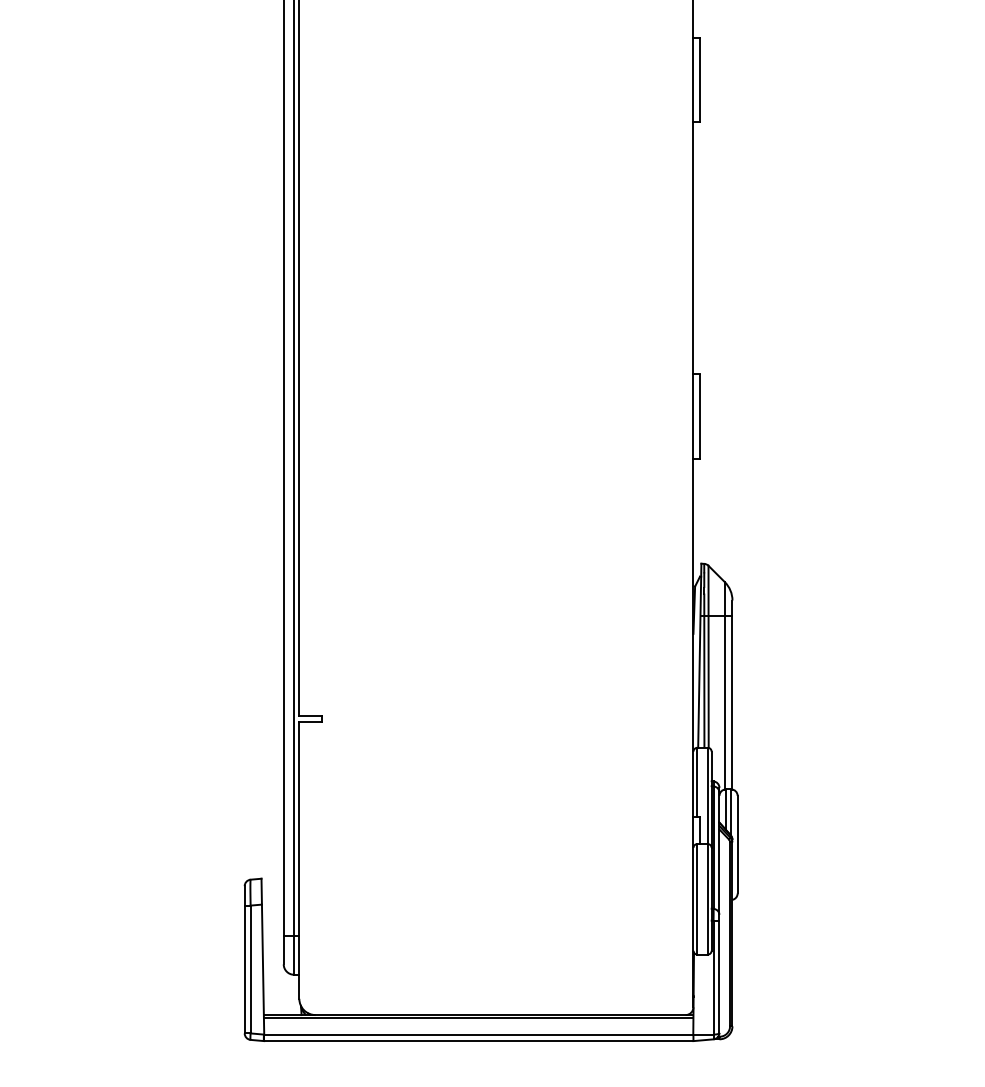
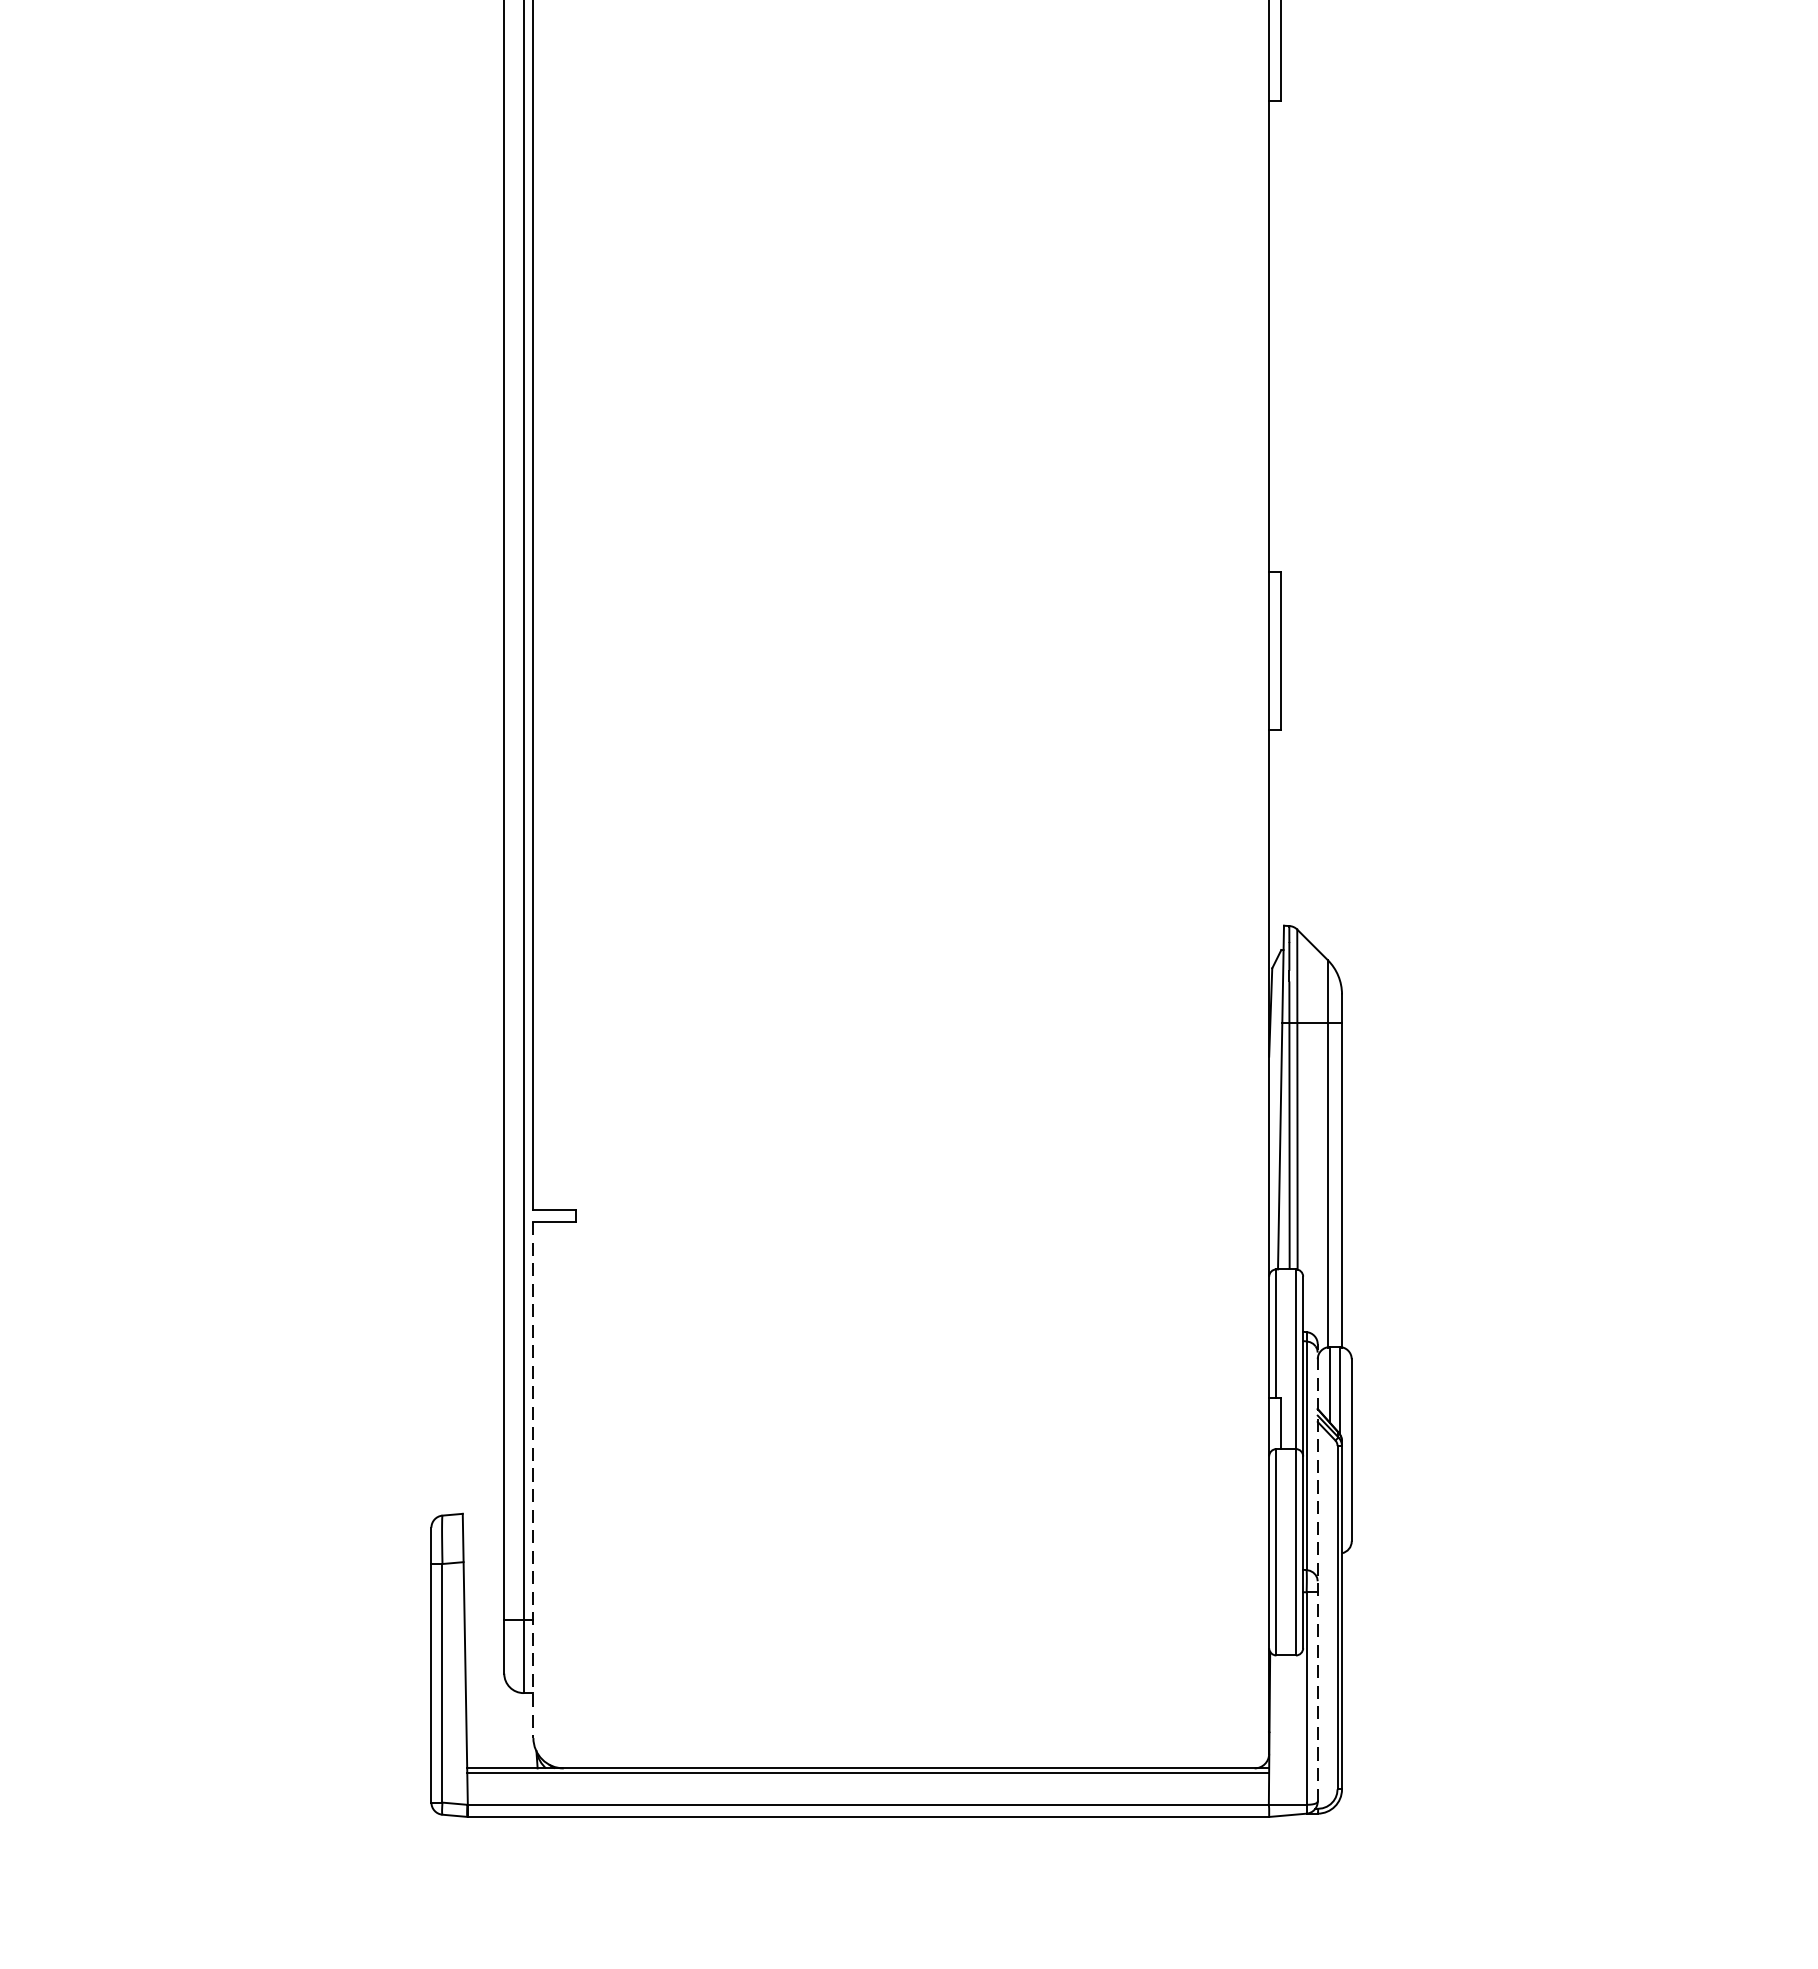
line: (299, 861) -> (533, 1481), solid -> dashed
line: (719, 909) -> (1317, 1571), solid -> dashed

